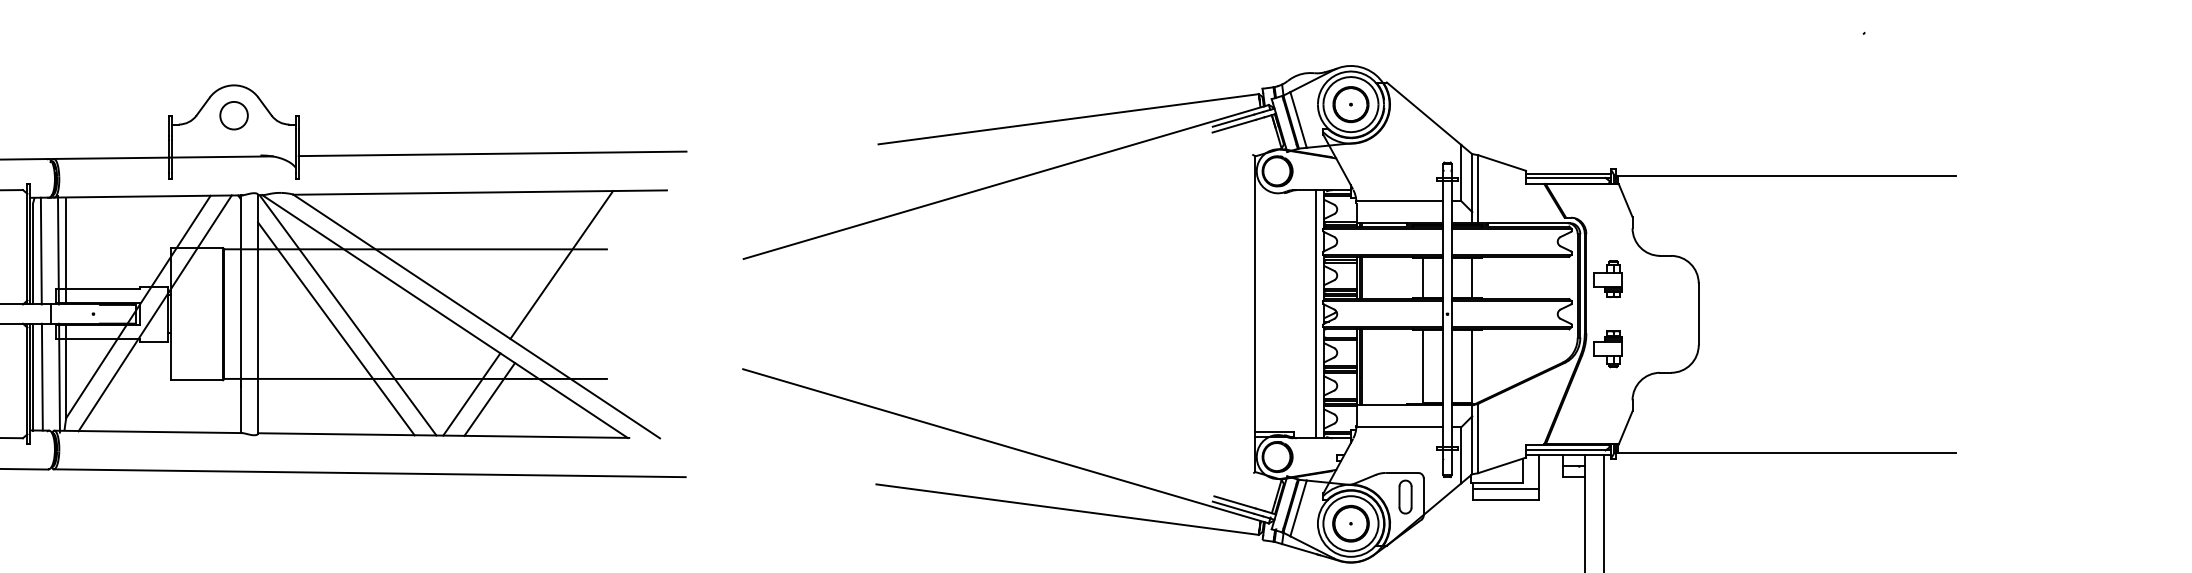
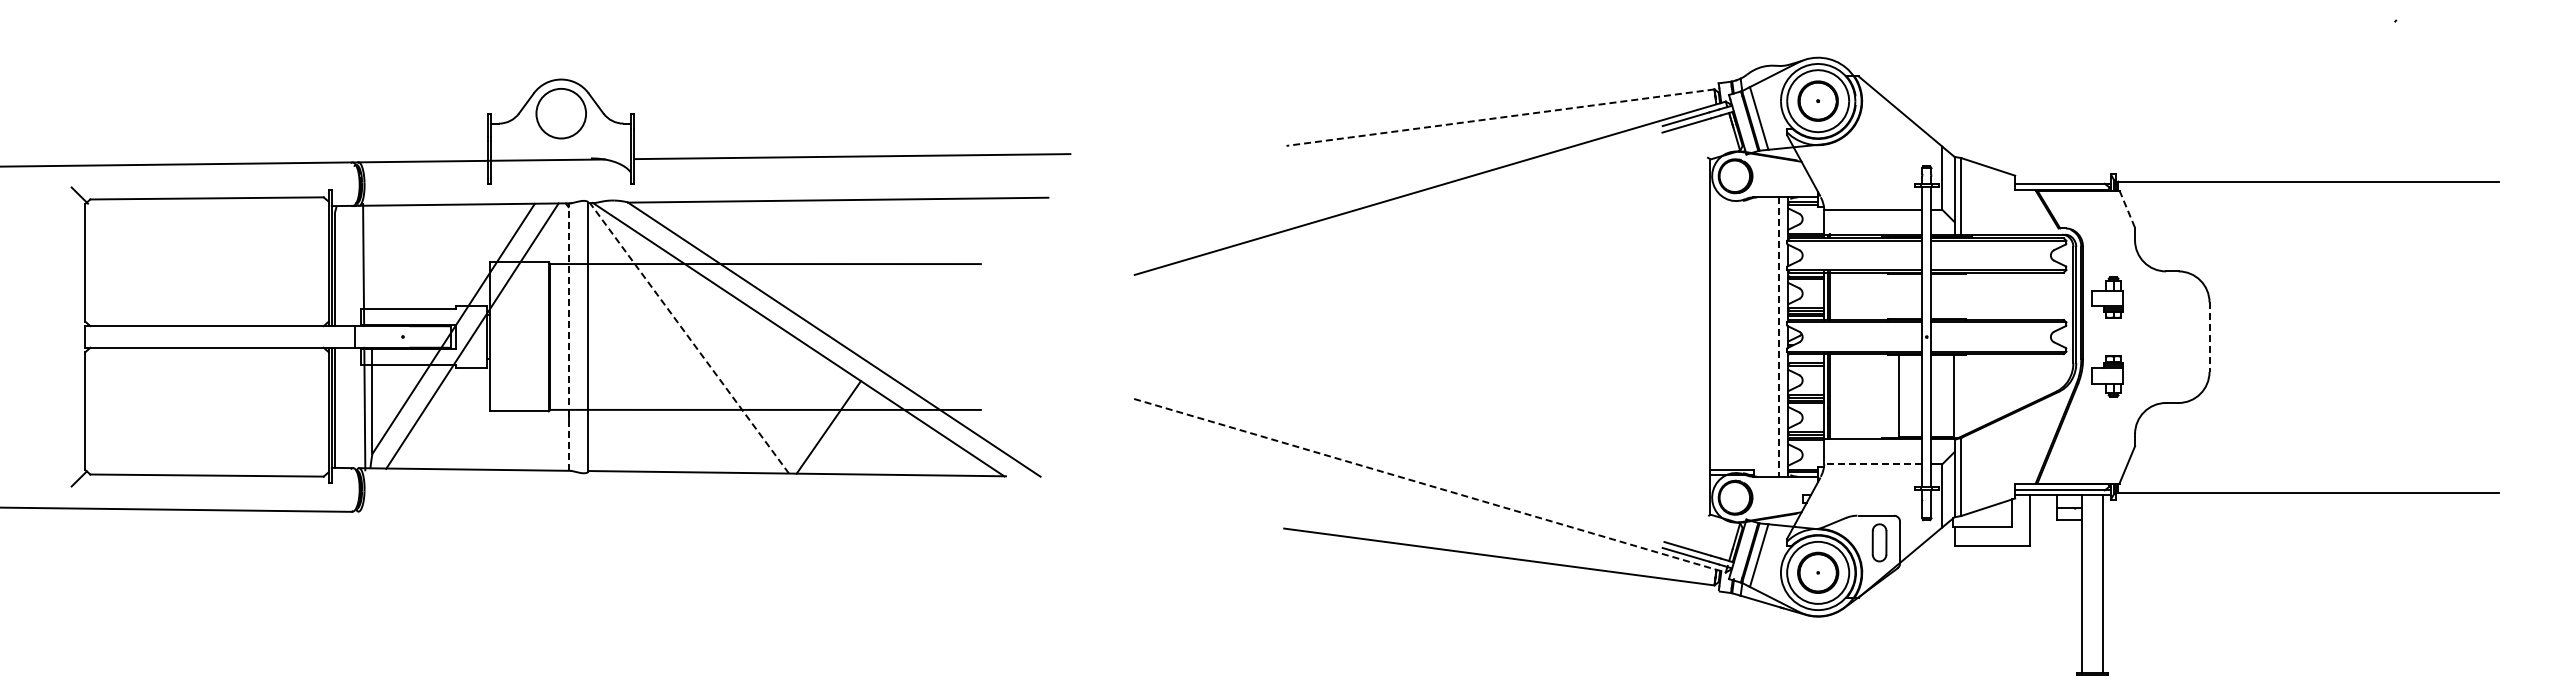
circle: (233, 115) -> (560, 113), size x1.6
line: (1068, 119) -> (1500, 117), solid -> dashed
line: (1568, 173) -> (2063, 178), removed
line: (1625, 200) -> (2127, 209), solid -> dashed
line: (40, 250) -> (343, 265), removed
line: (66, 250) -> (372, 265), removed
line: (561, 264) -> (929, 281), removed
line: (1423, 278) -> (1899, 296), removed
line: (1472, 278) -> (1954, 296), removed
line: (1315, 313) -> (1778, 336), solid -> dashed
line: (240, 314) -> (568, 337), solid -> dashed
line: (1698, 314) -> (2209, 337), solid -> dashed
line: (348, 315) -> (689, 338), solid -> dashed
line: (336, 328) -> (676, 353), removed
line: (42, 376) -> (345, 407), removed
line: (489, 399) -> (848, 433), removed
line: (1400, 427) -> (1873, 464), solid -> dashed
line: (1006, 446) -> (1430, 485), solid -> dashed
line: (369, 472) -> (713, 515), removed
line: (1505, 488) -> (1992, 533), removed

